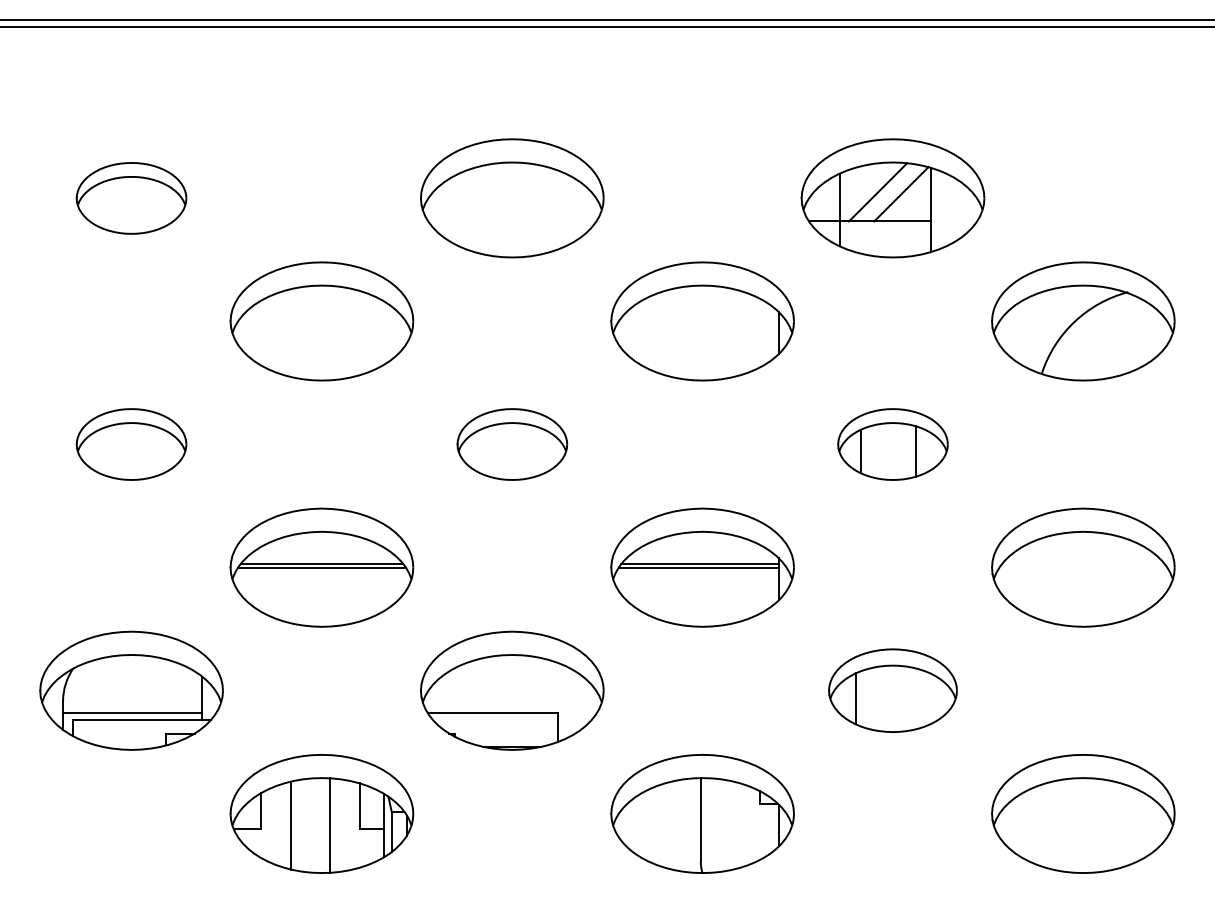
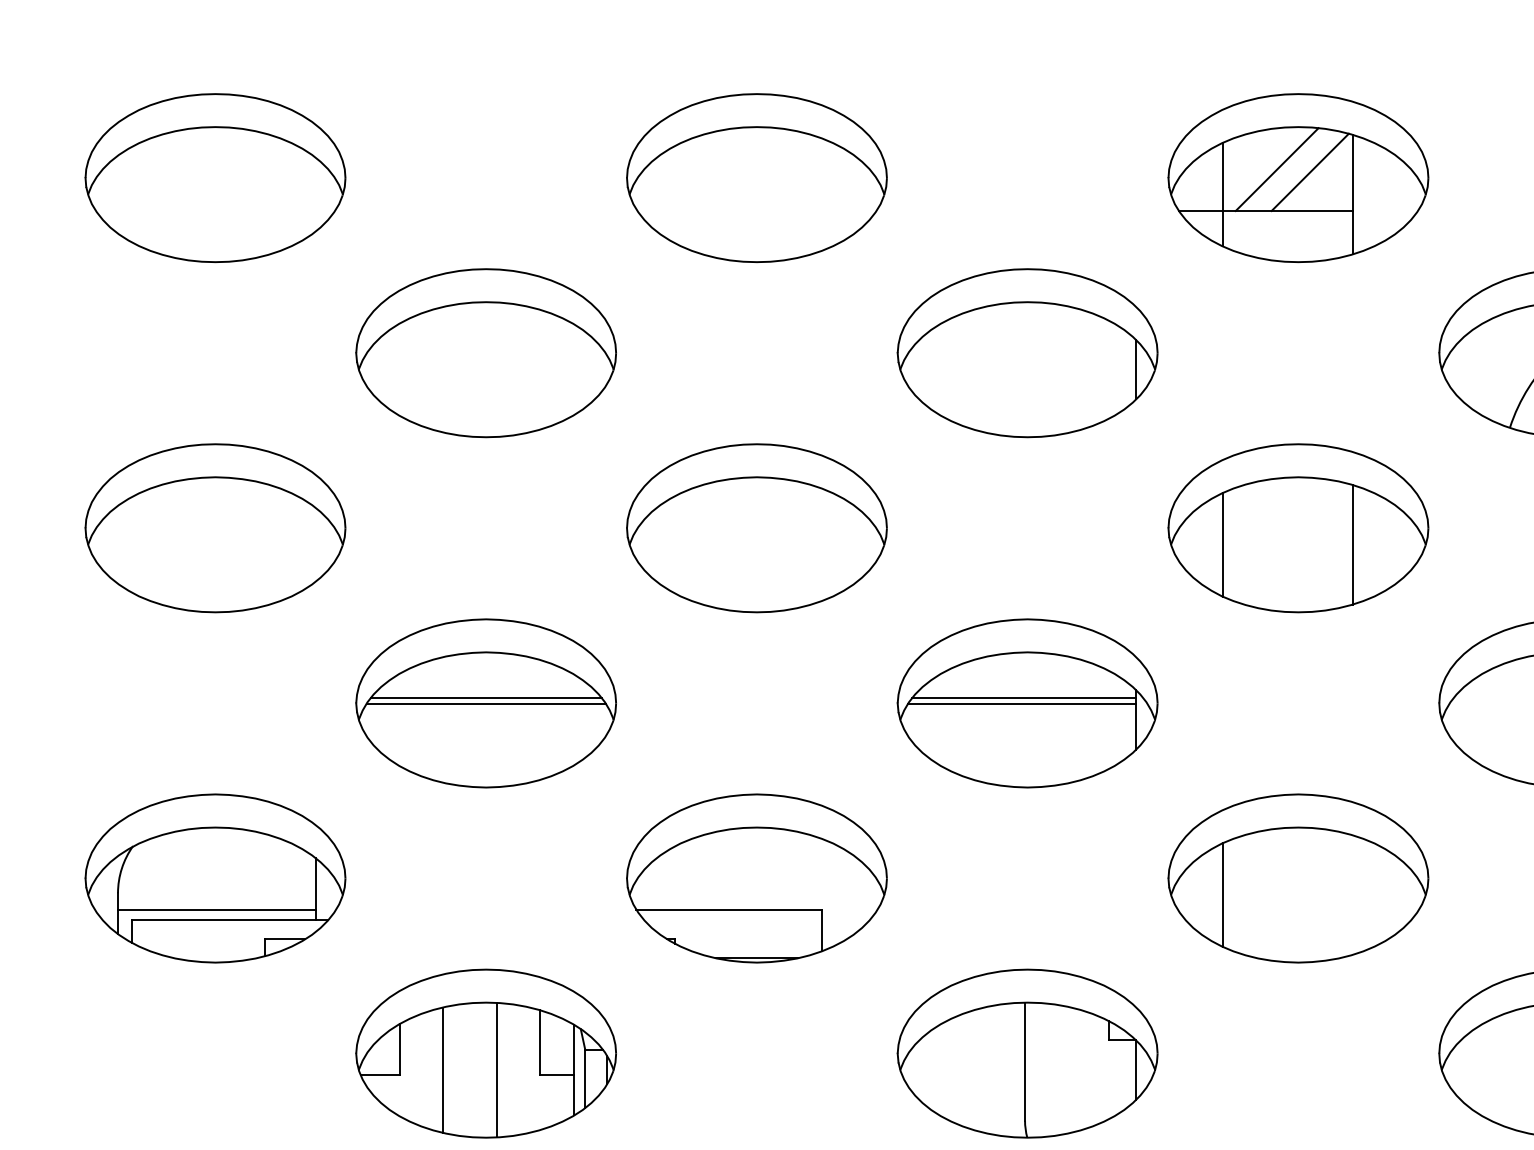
part: (131, 198) -> (215, 178), size x1.67
part: (131, 444) -> (215, 528), size x1.67
part: (512, 444) -> (757, 528), size x1.67
part: (892, 444) -> (1297, 528), size x1.67
part: (892, 690) -> (1297, 878), size x1.43

